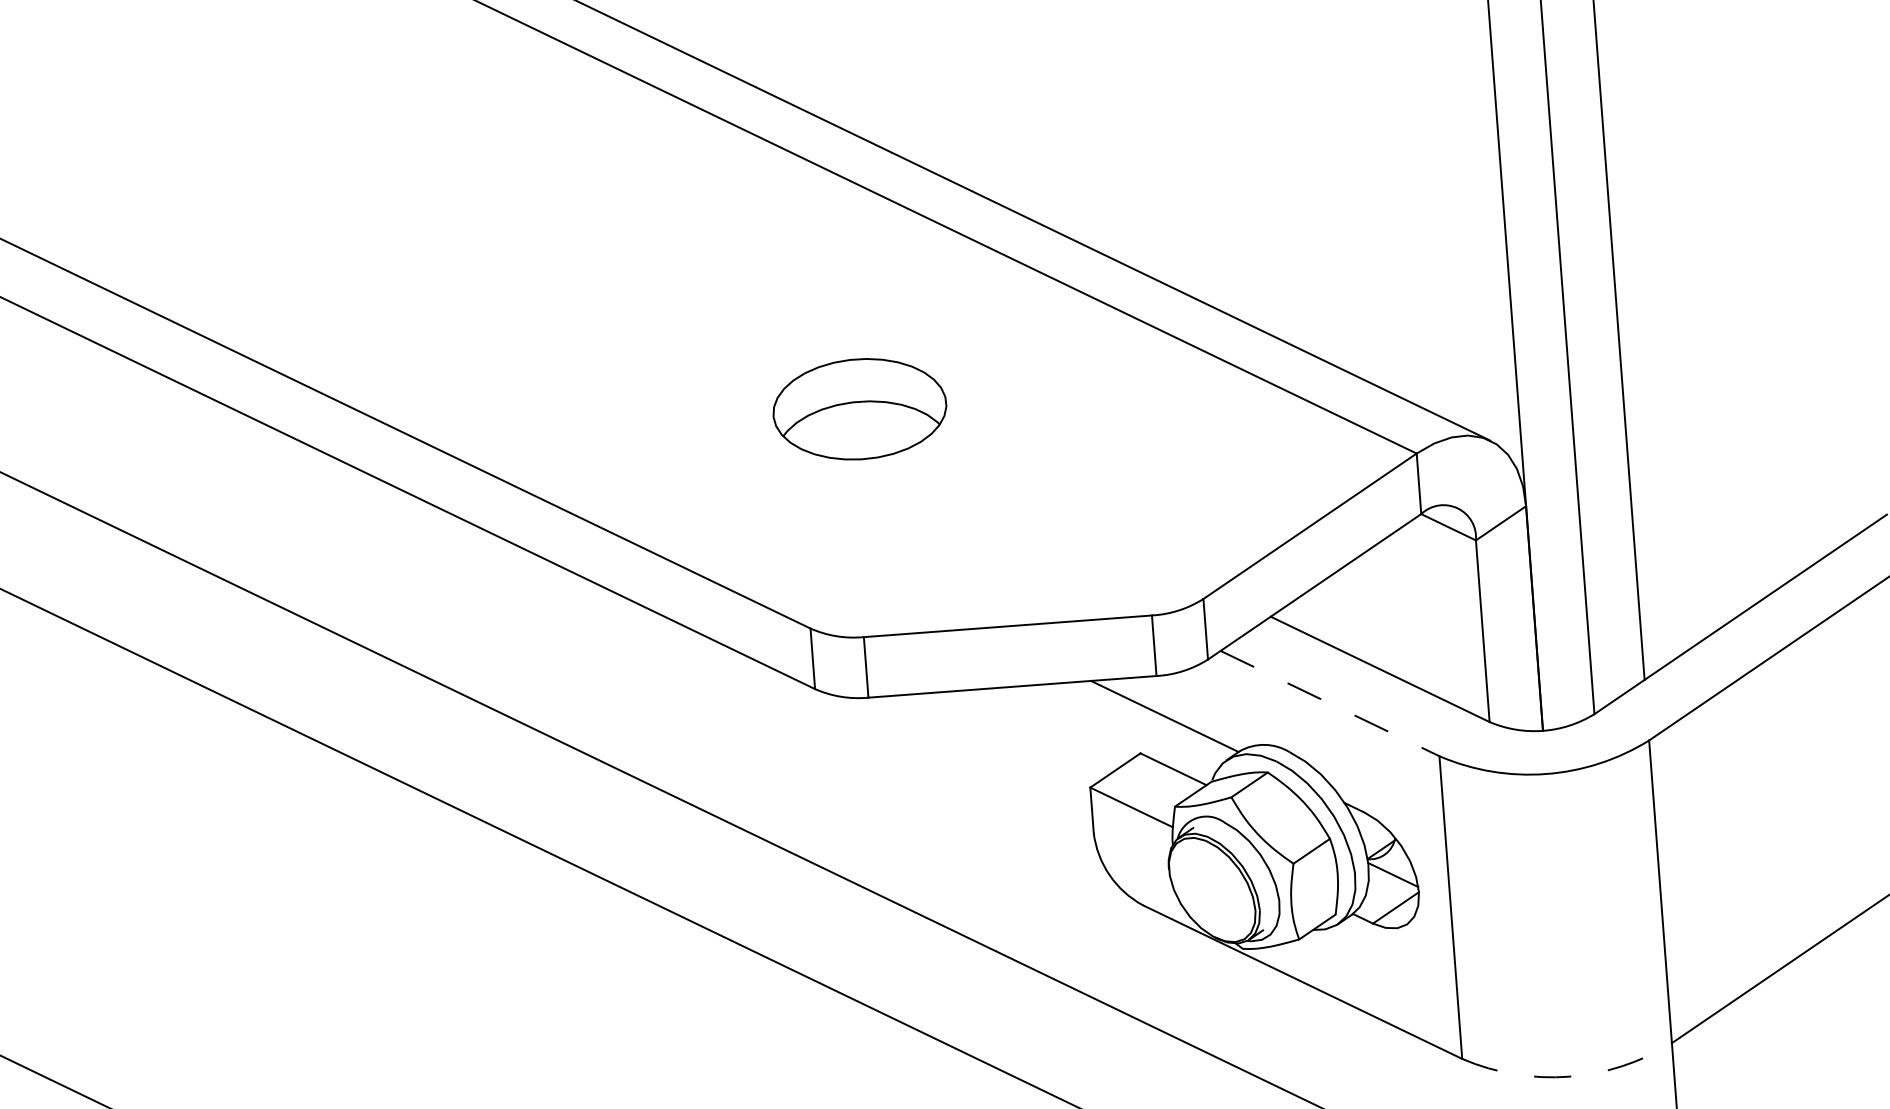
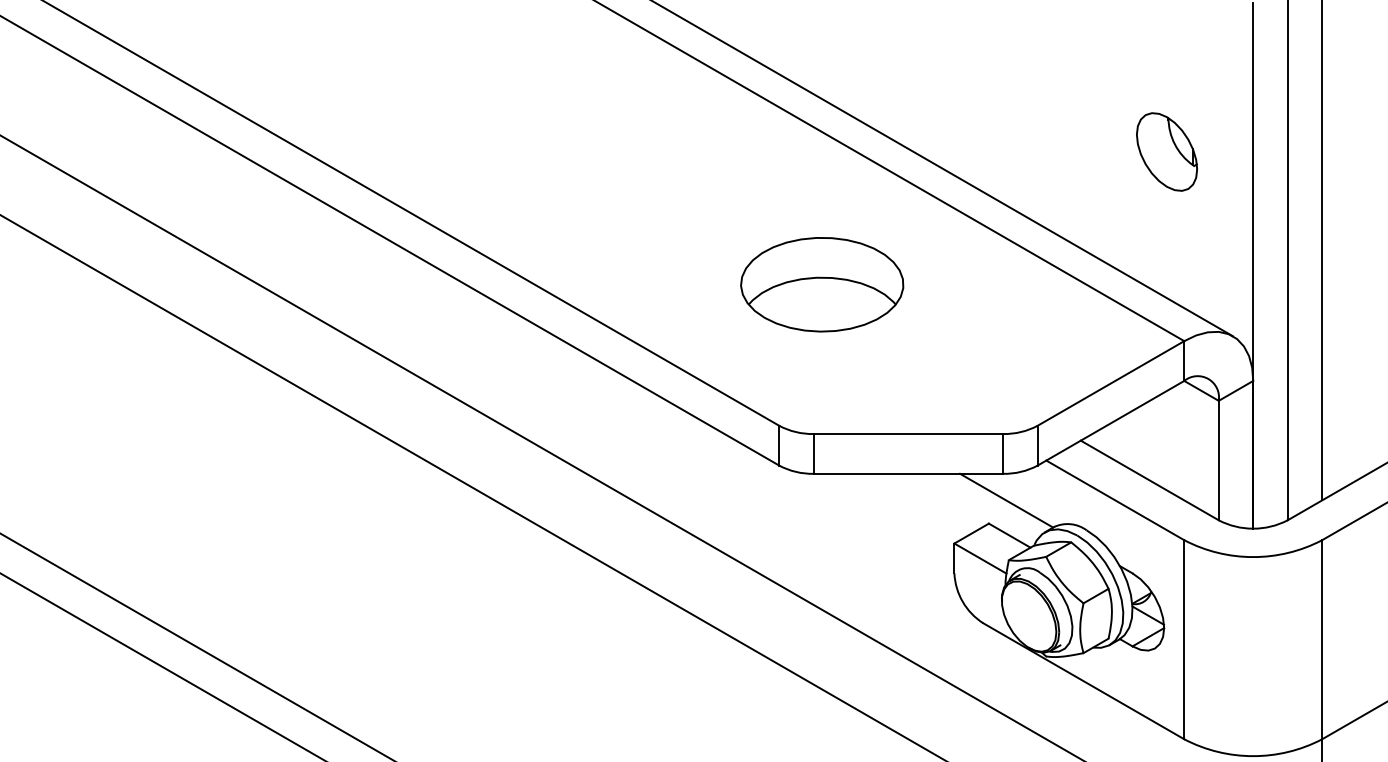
part: (1369, 167) -> (1167, 151), added
part: (860, 408) -> (822, 284), size x1.43
line: (1330, 703) -> (1115, 500), dashed -> solid
arc: (1569, 1077) -> (1253, 756), dashed -> solid

